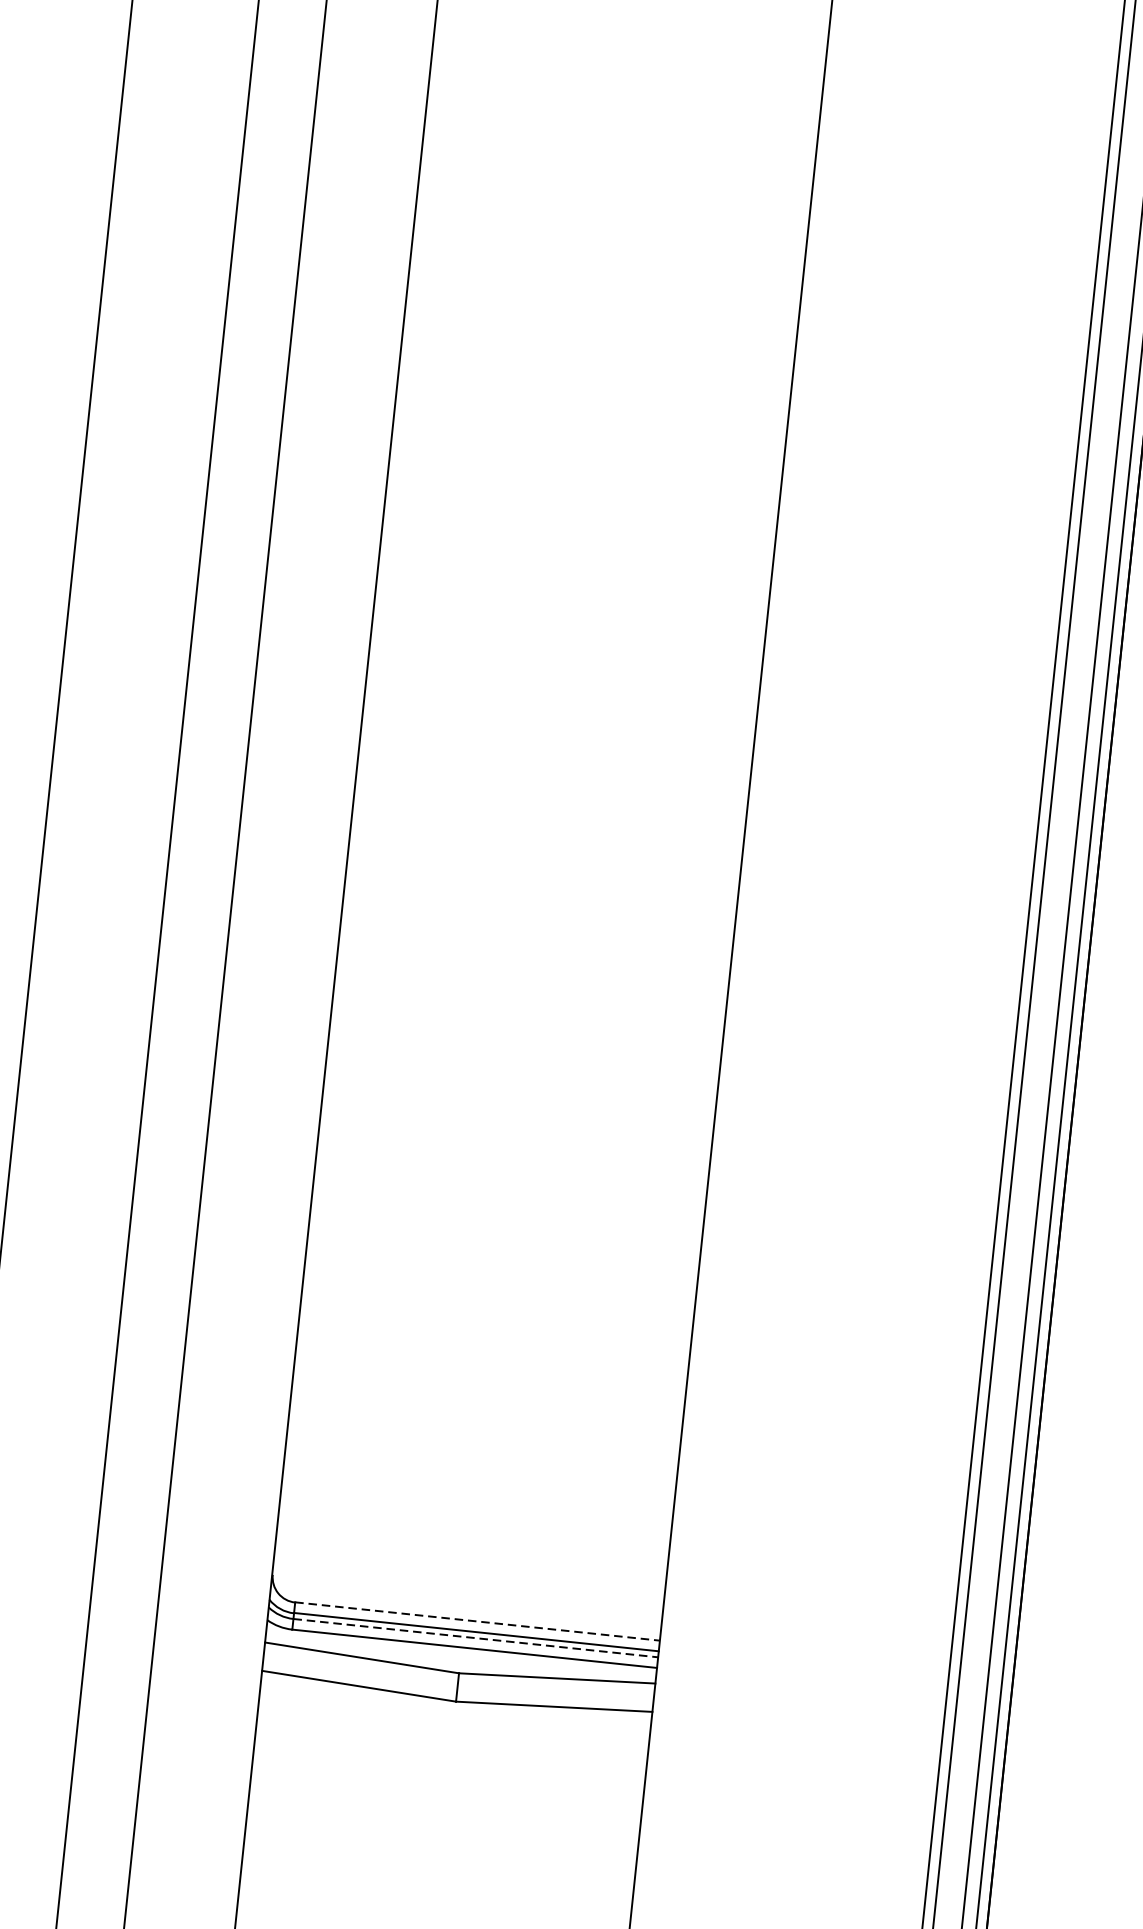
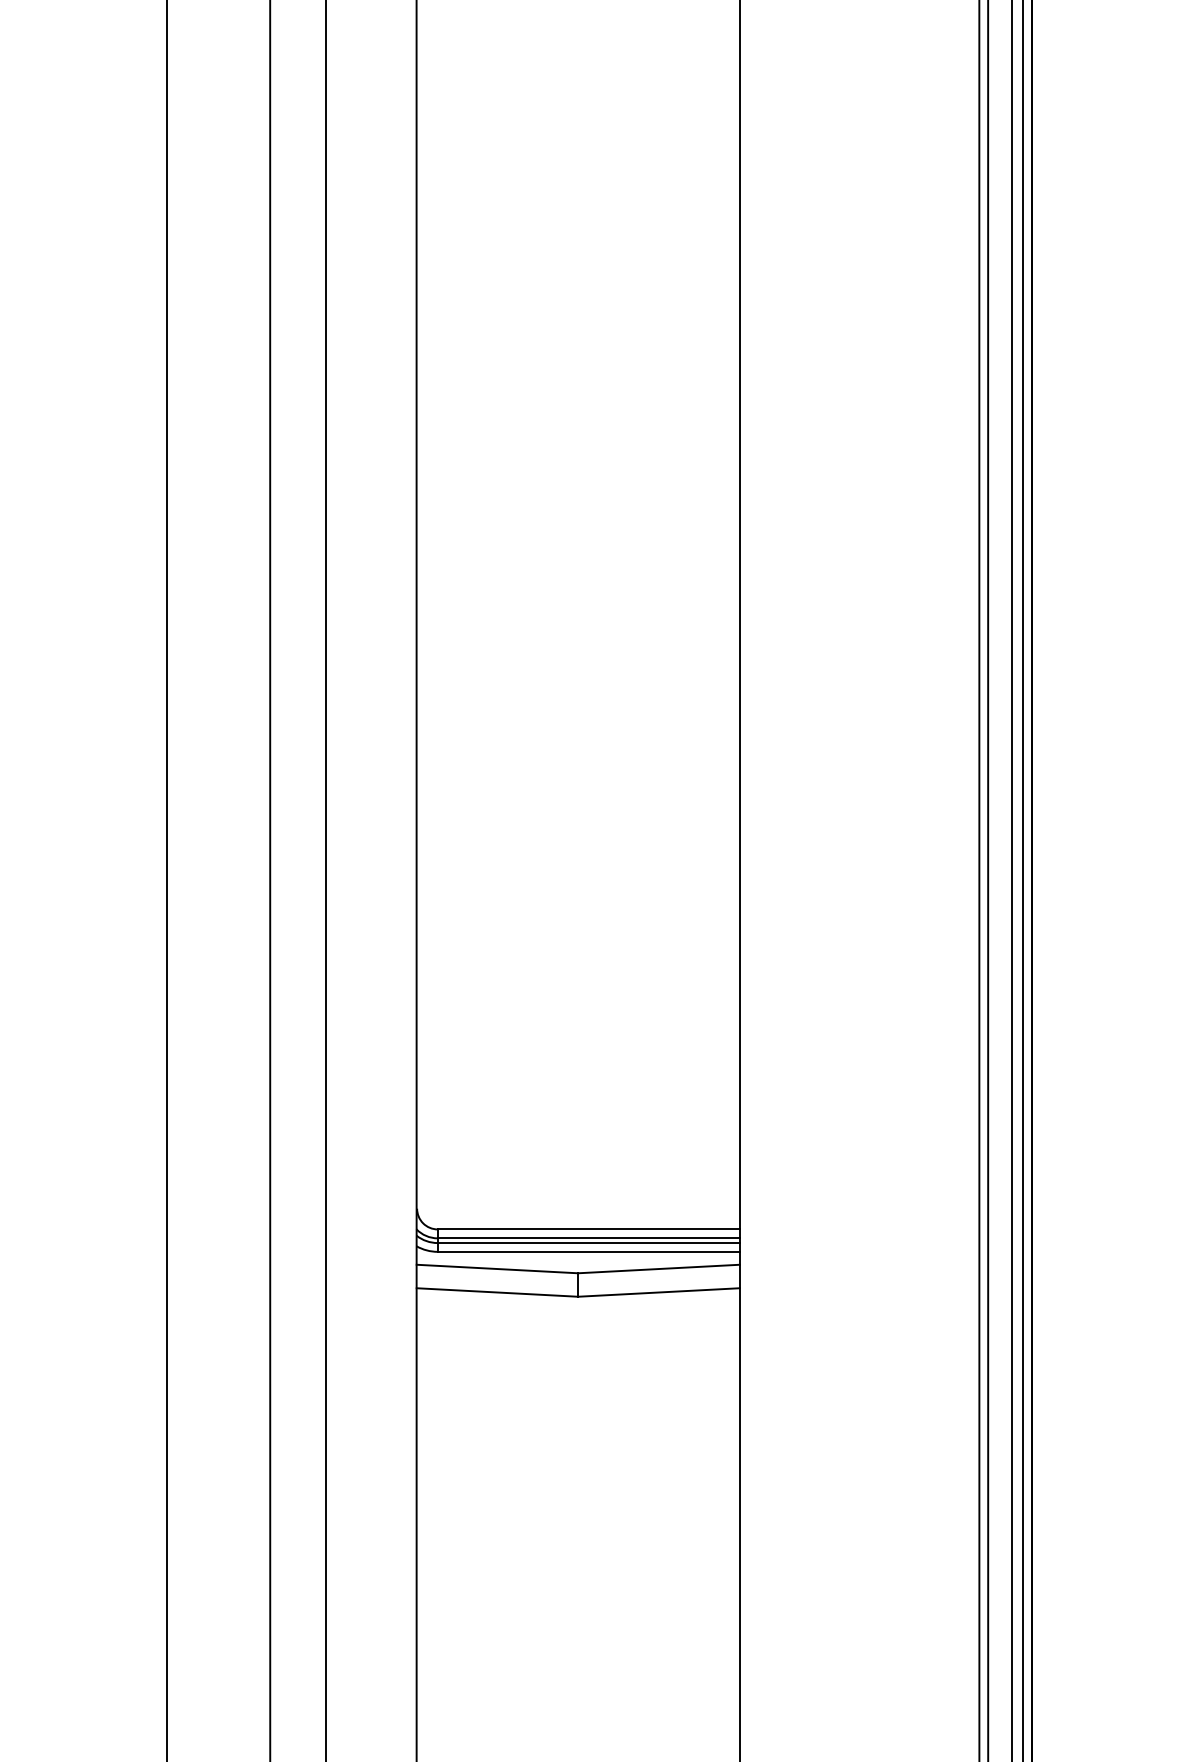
line: (477, 1621) -> (588, 1229), dashed -> solid
line: (475, 1638) -> (588, 1243), dashed -> solid

